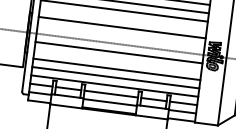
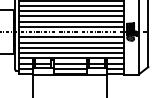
line: (122, 19) -> (71, 16), added
line: (120, 35) -> (71, 26), added
line: (117, 60) -> (71, 42), added

